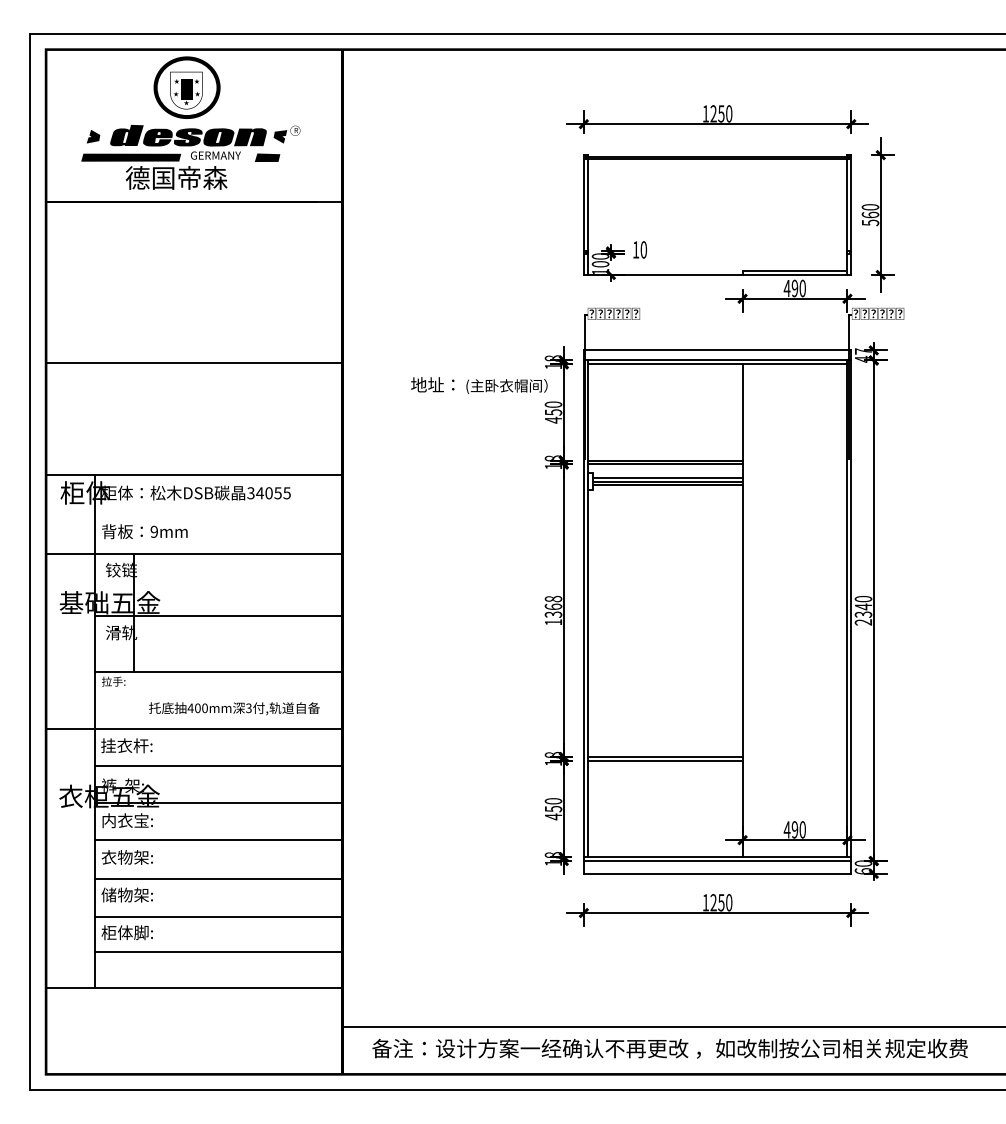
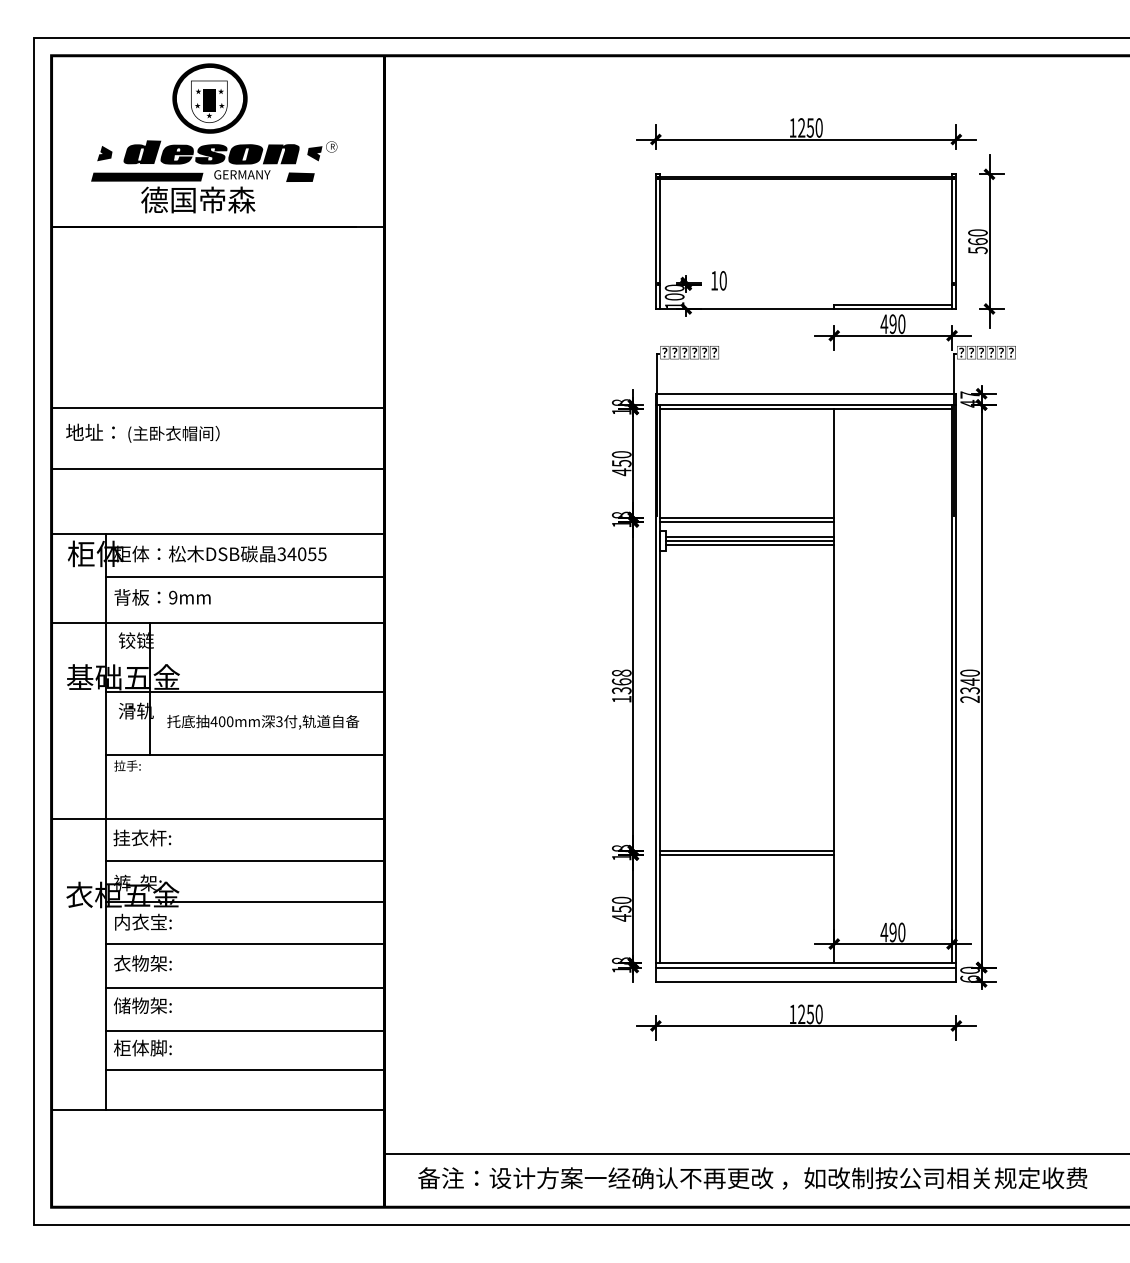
text: (479, 385) -> (143, 433), moved
line: (194, 417) -> (218, 469), added
line: (218, 513) -> (245, 577), added
text: (234, 708) -> (263, 721), moved

